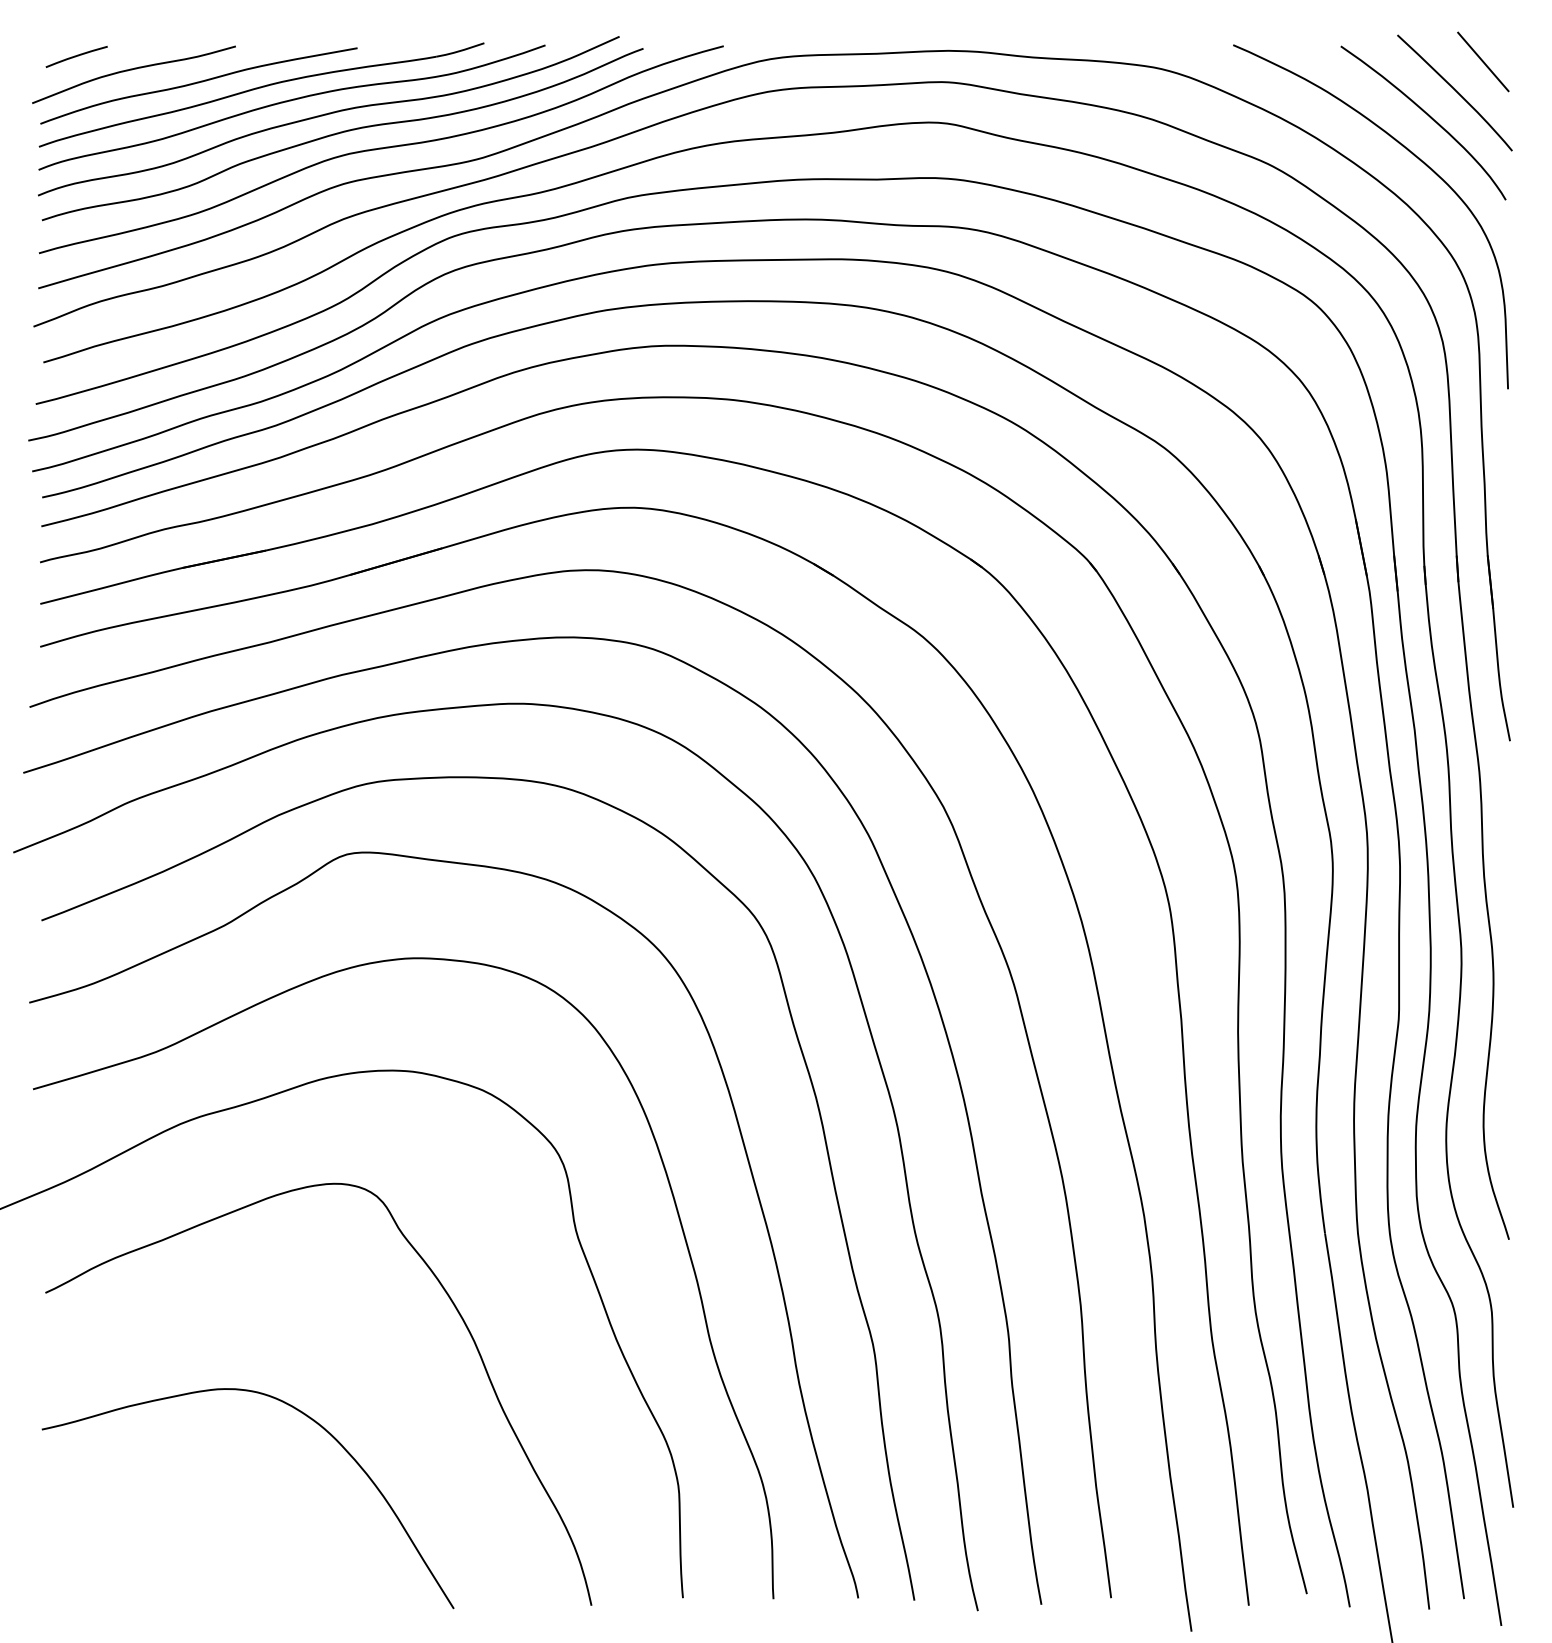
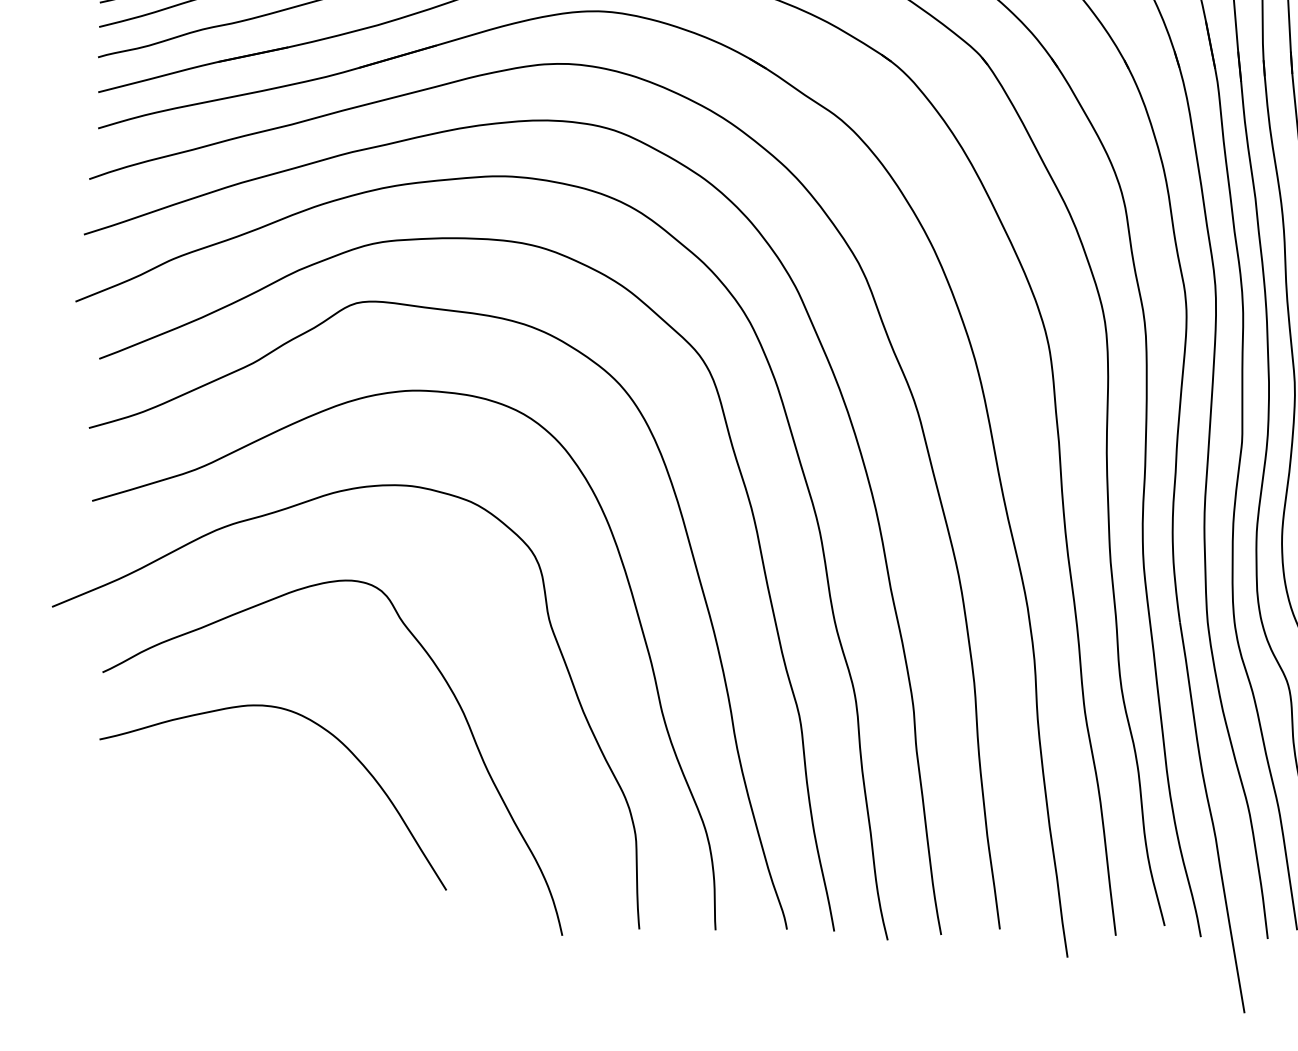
curve: (304, 1415) -> (320, 727), moved

